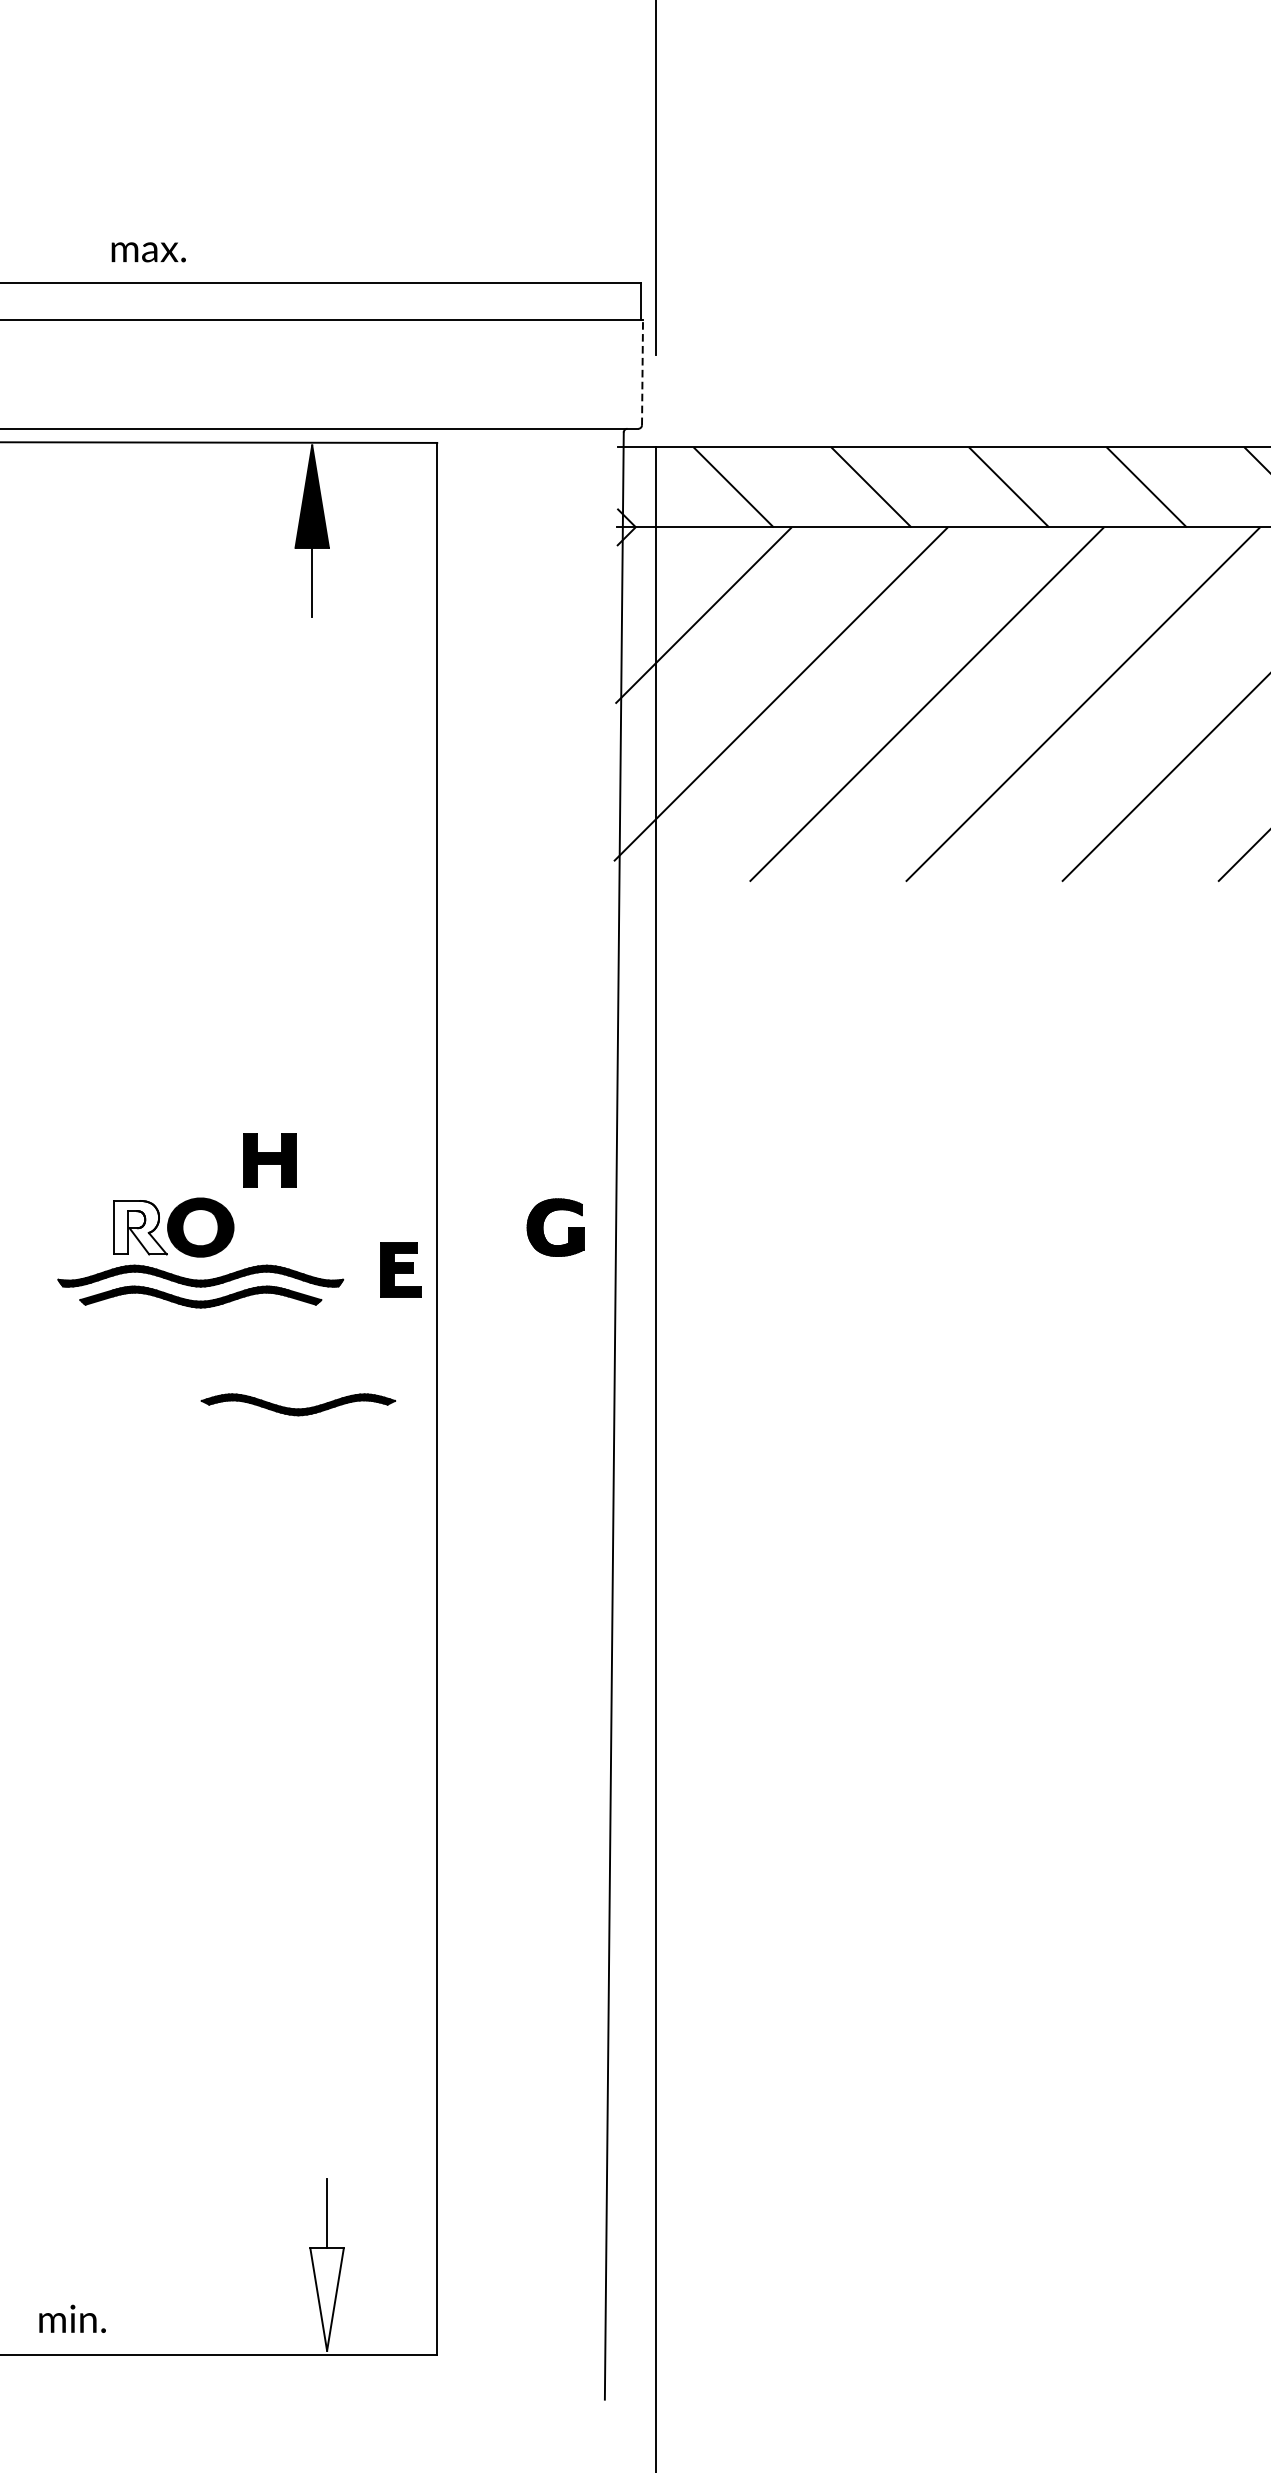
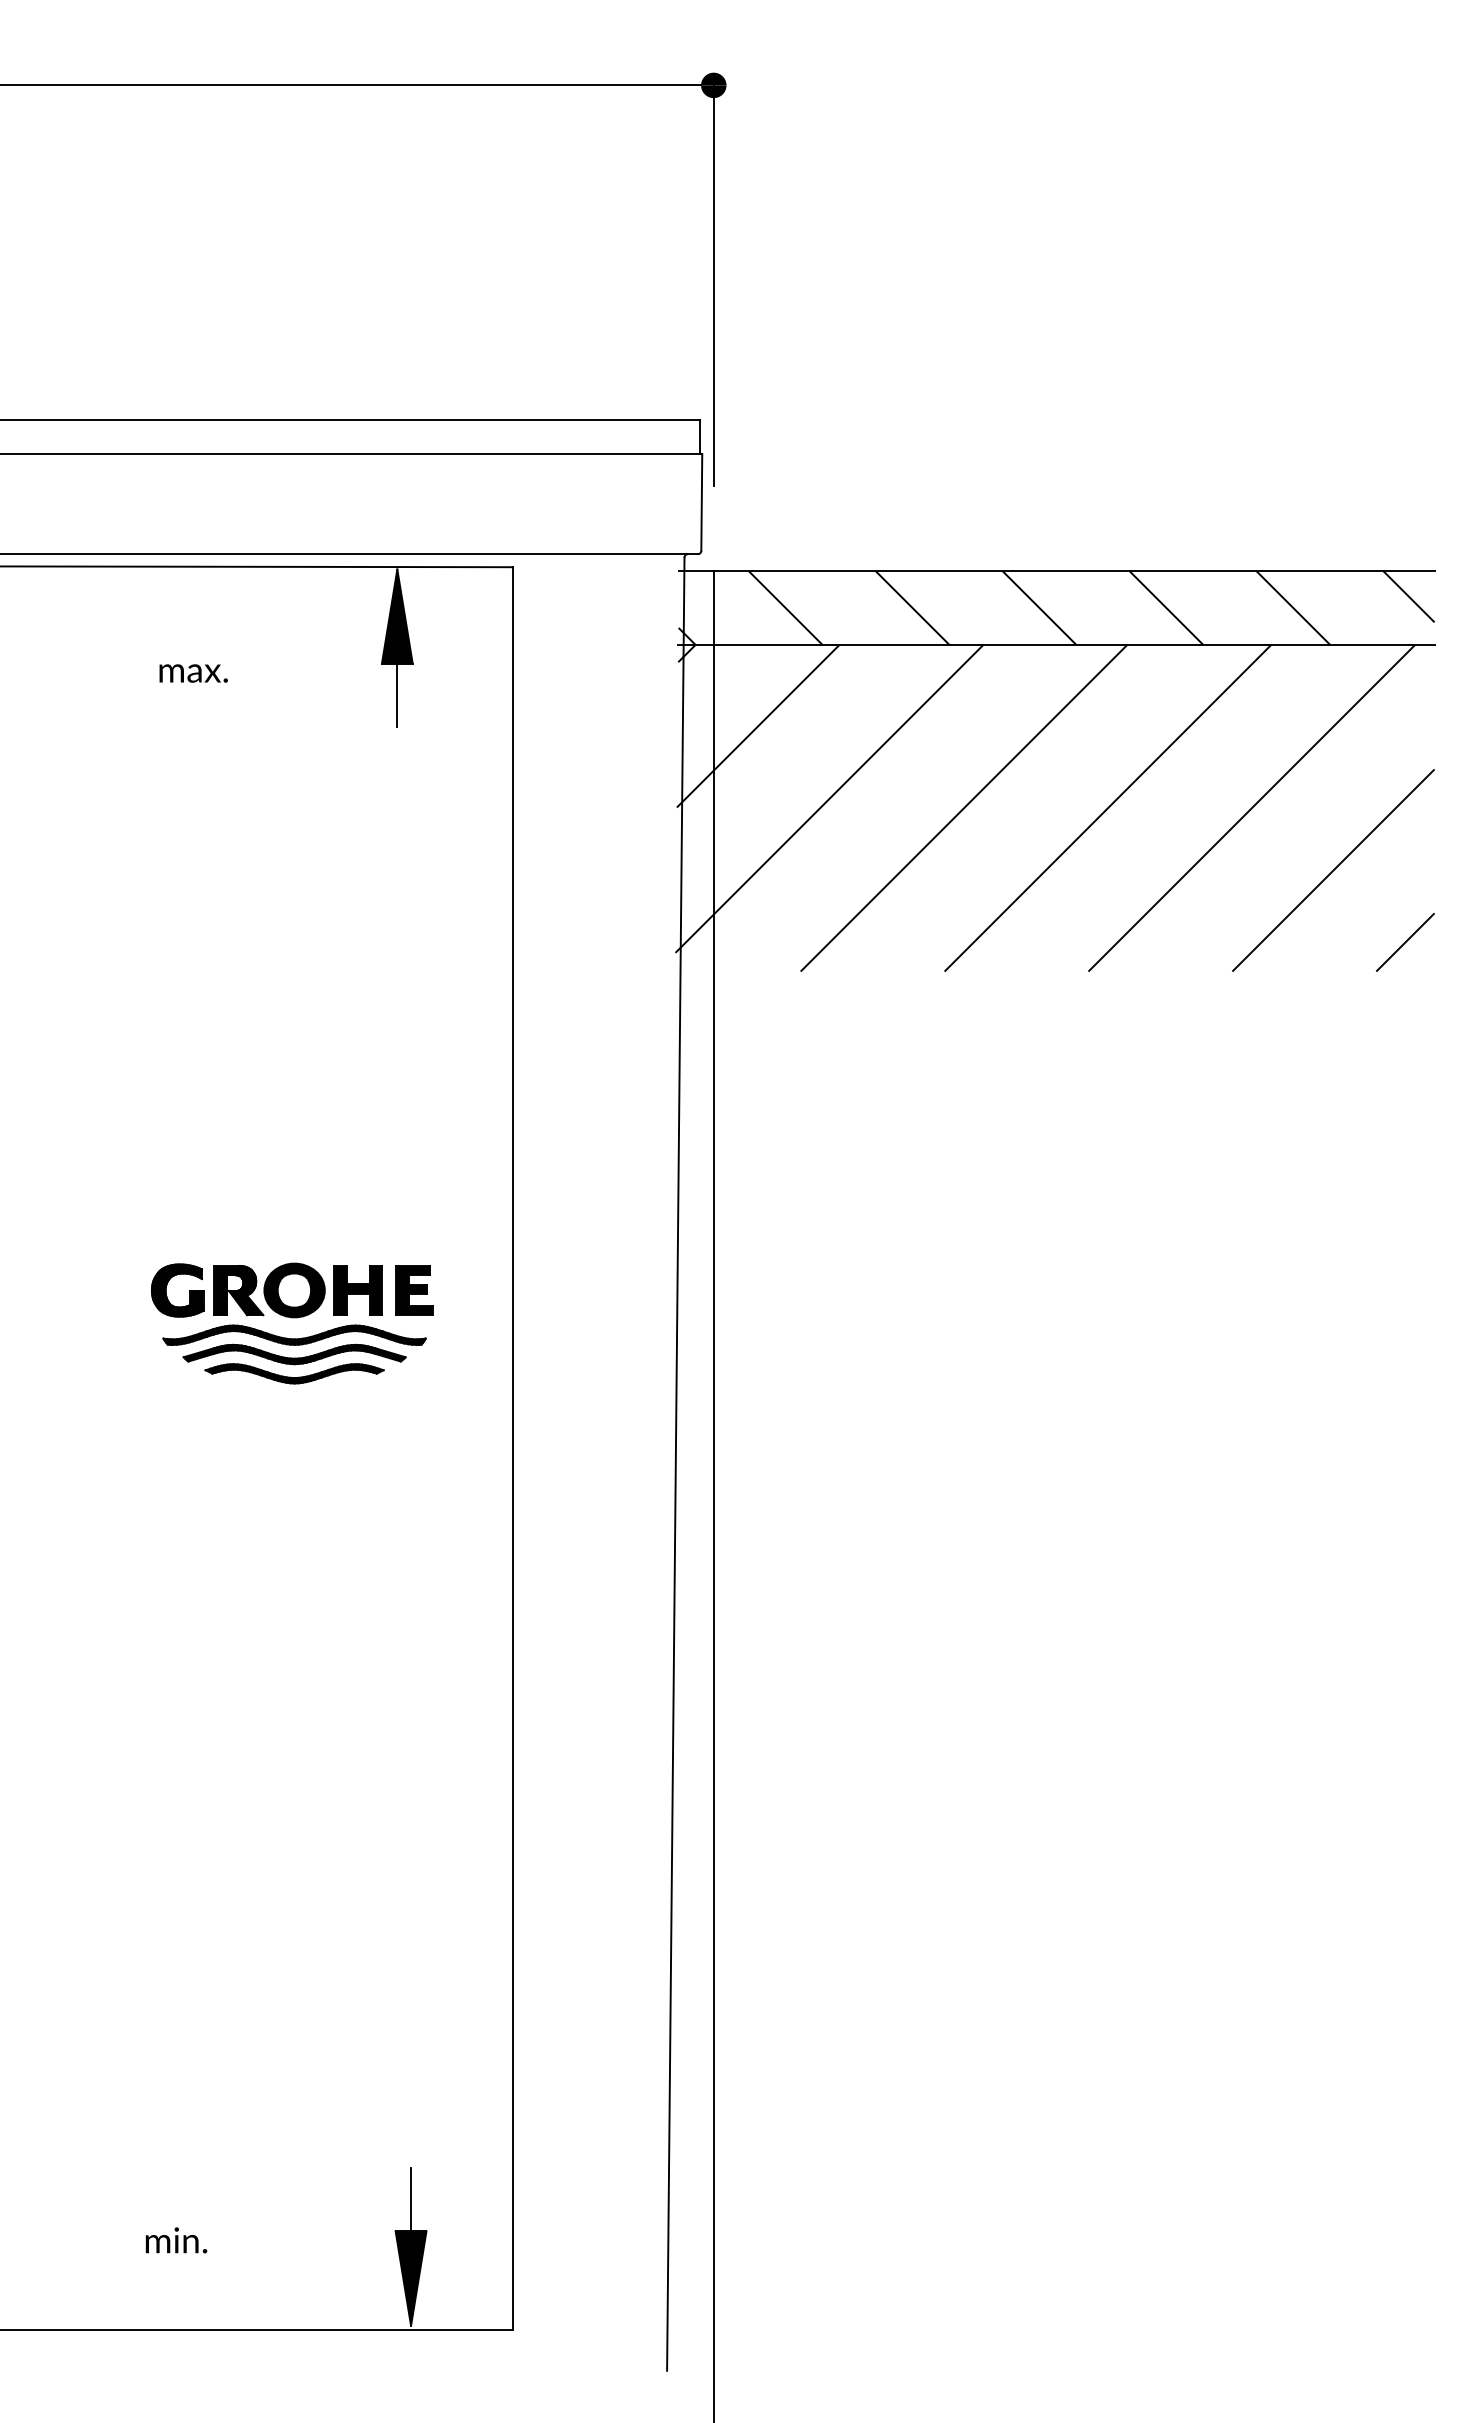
text: (148, 252) -> (193, 673), moved
line: (642, 371) -> (701, 501), dashed -> solid
part: (268, 1160) -> (357, 1290), moved
fill: (139, 1227) -> (238, 1290), added
part: (543, 1227) -> (166, 1290), moved
part: (400, 1269) -> (414, 1290), moved
part: (298, 1404) -> (294, 1373), moved
fill: (326, 2299) -> (410, 2278), added
text: (72, 2319) -> (176, 2240), moved

